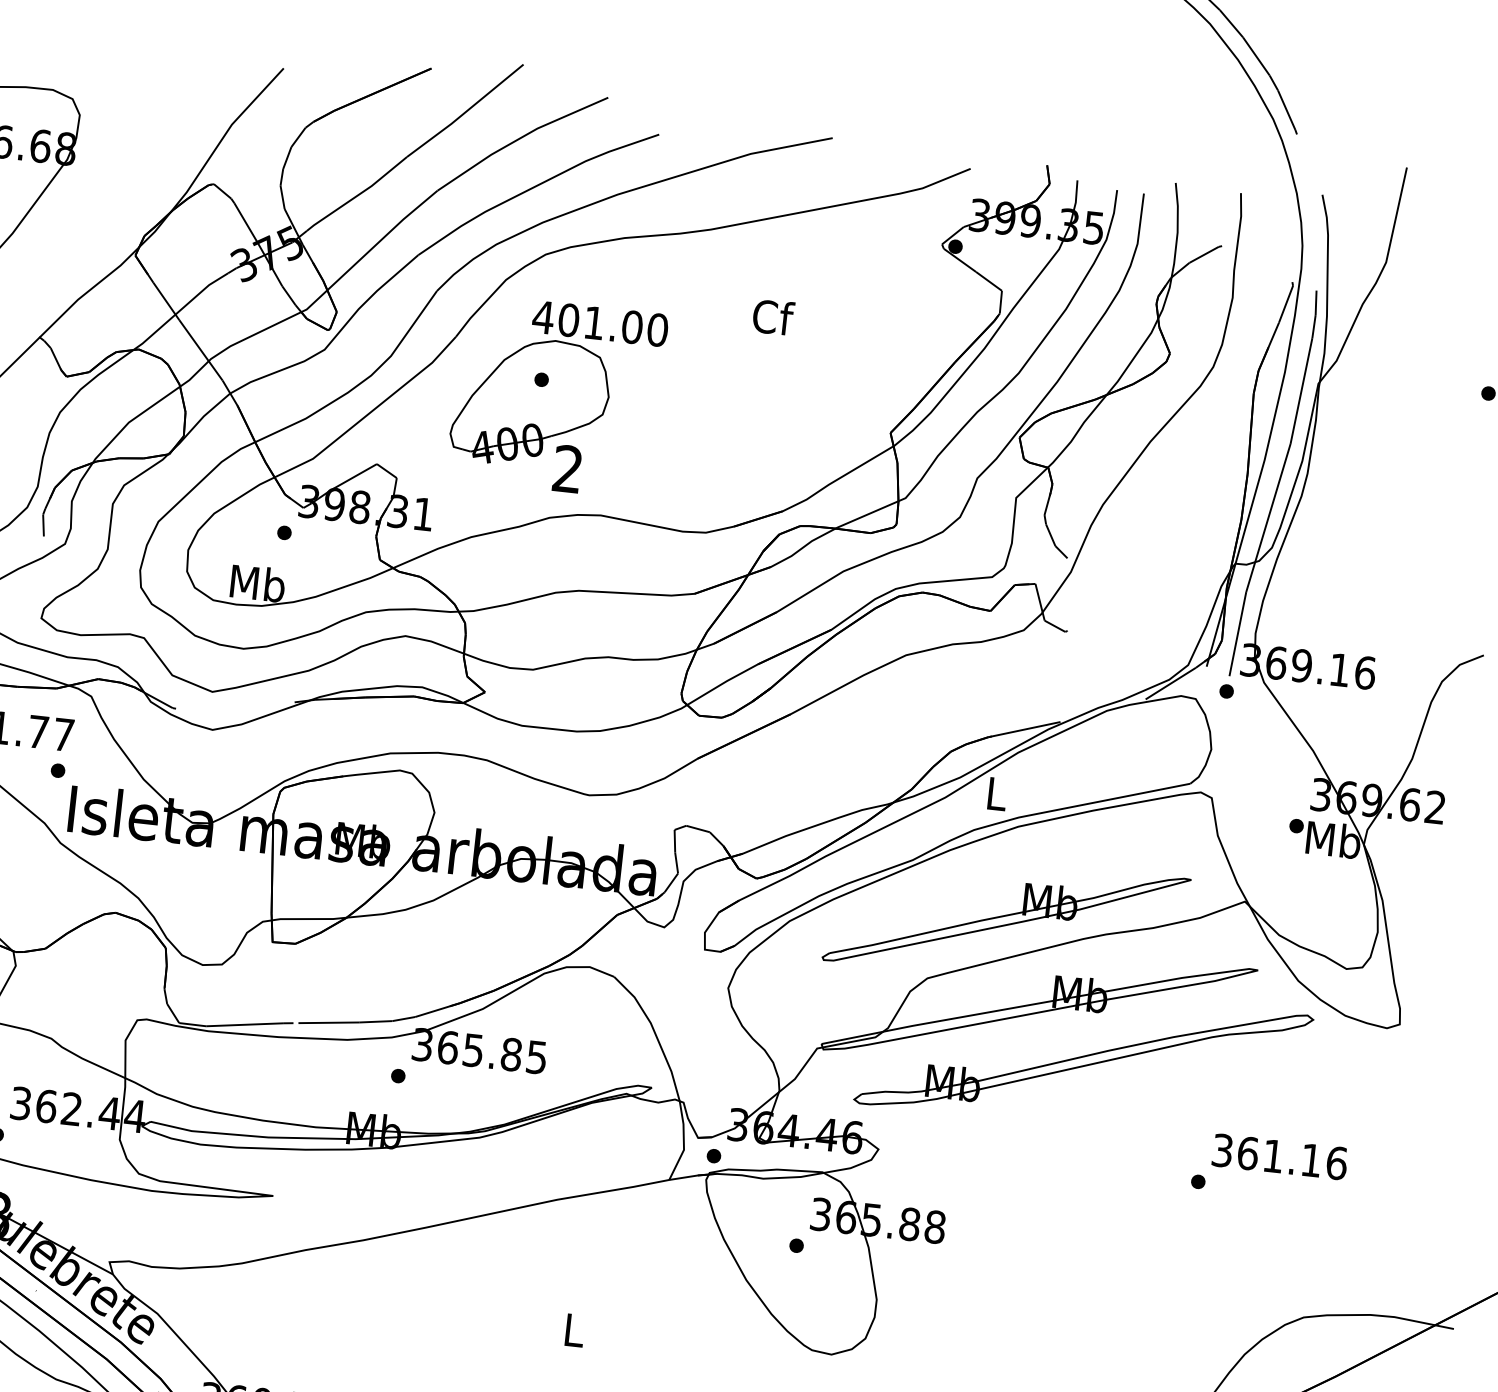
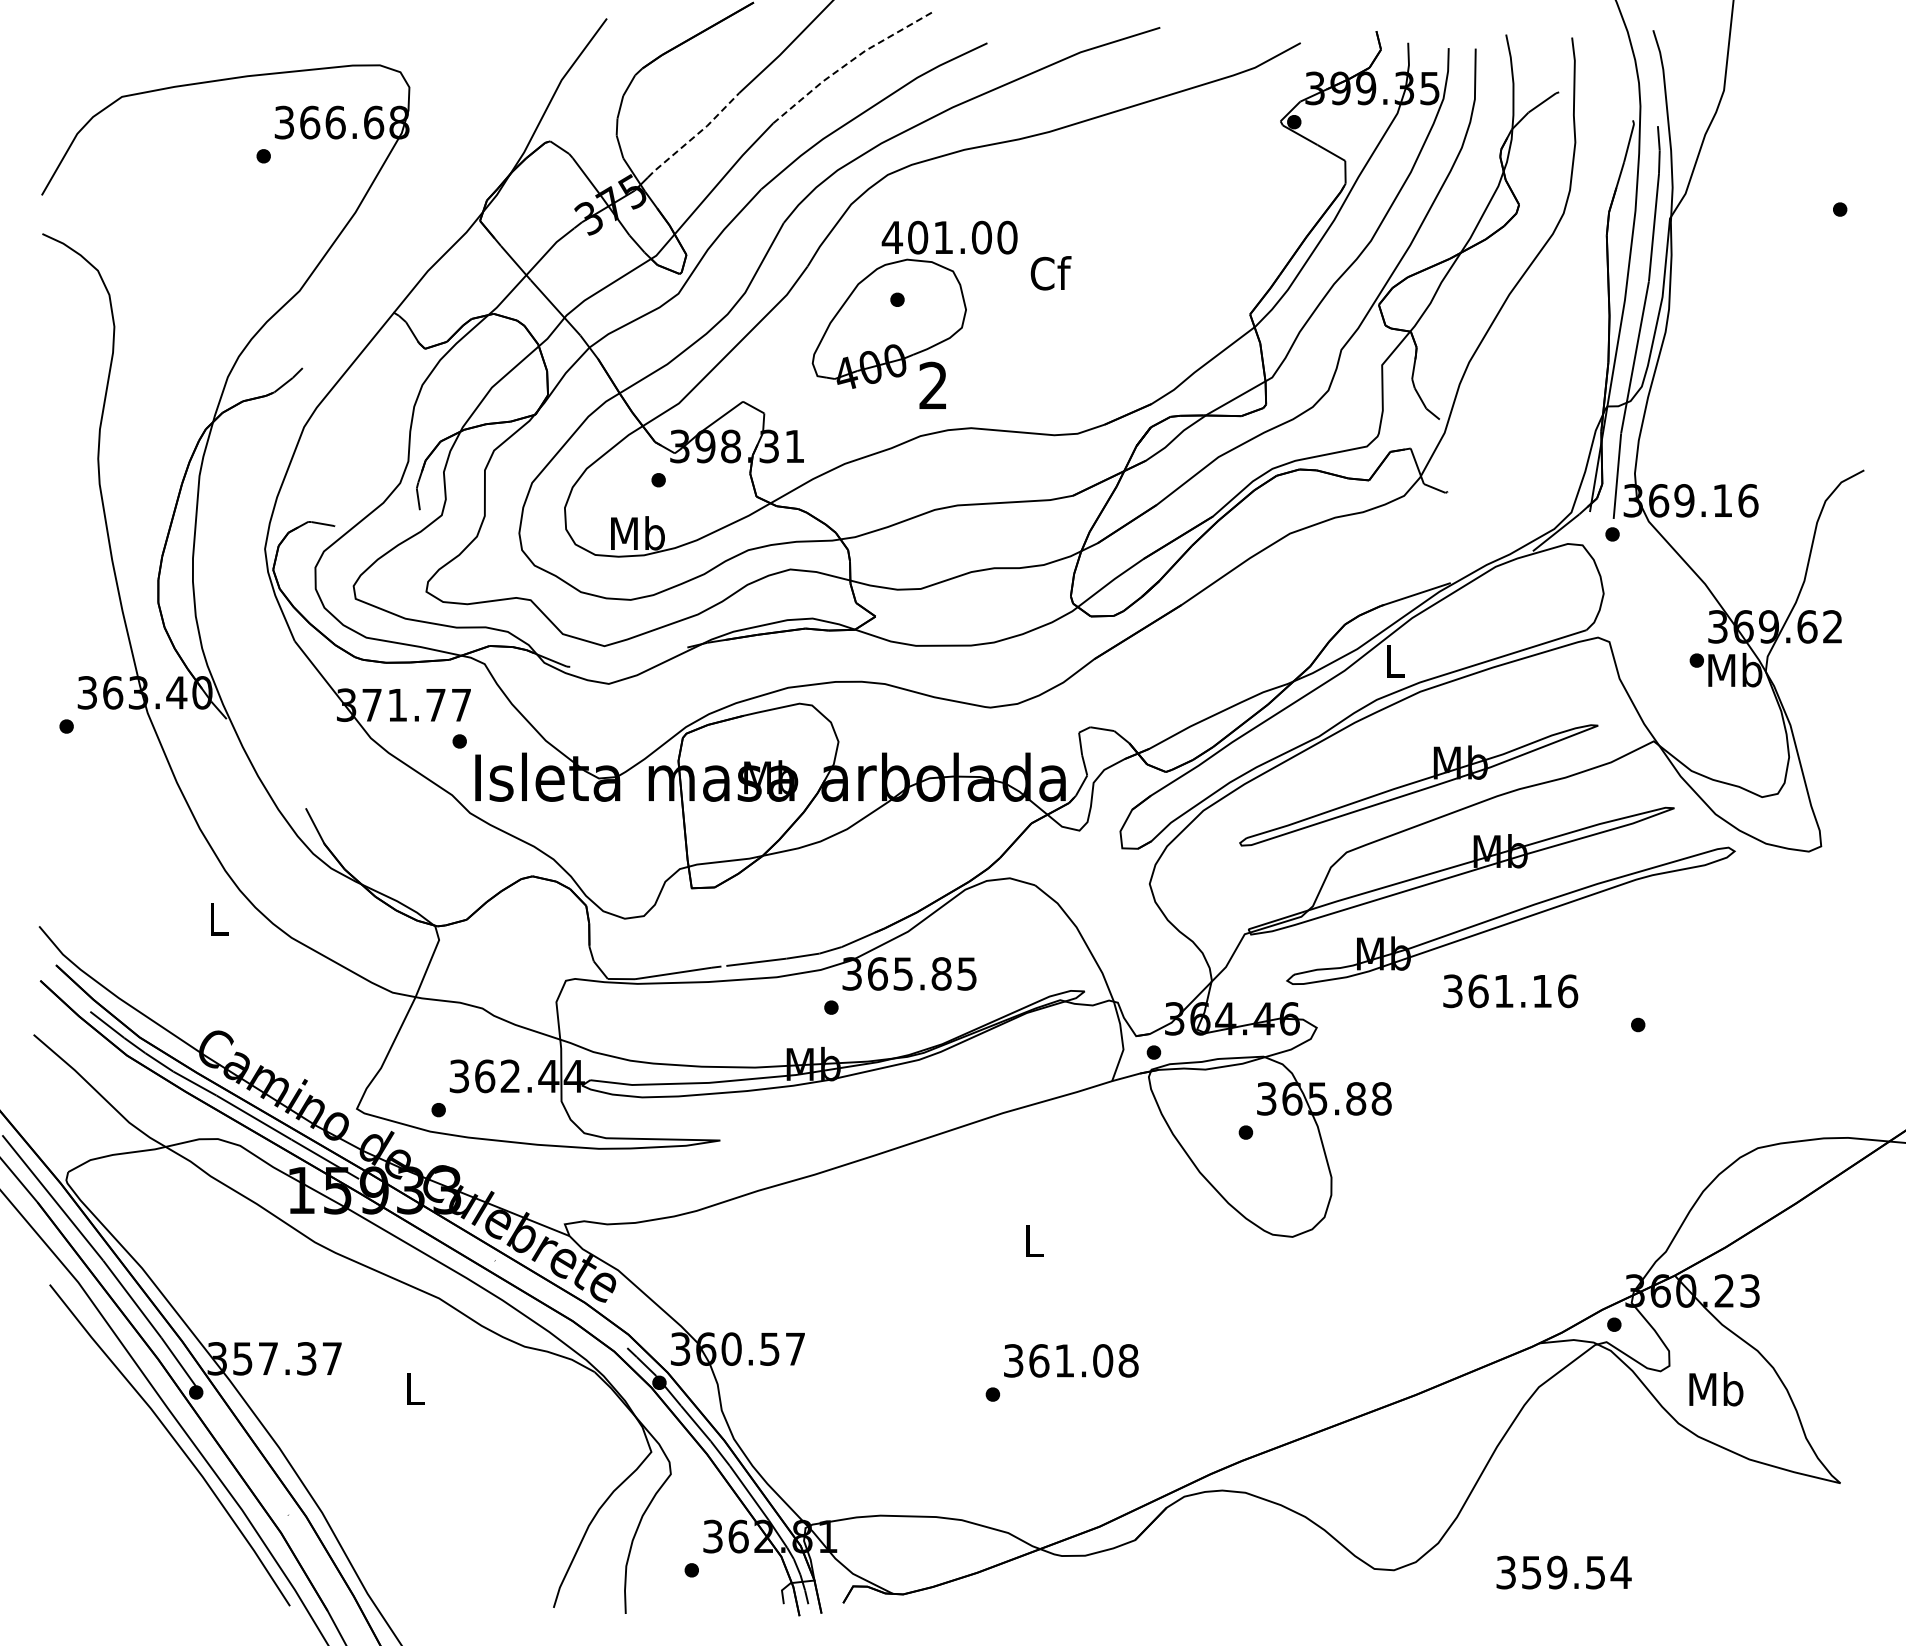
line: (519, 138) -> (849, 62), solid -> dashed
line: (358, 195) -> (695, 136), solid -> dashed
text: (772, 317) -> (1050, 273), moved
text: (1279, 1157) -> (1510, 991), moved

